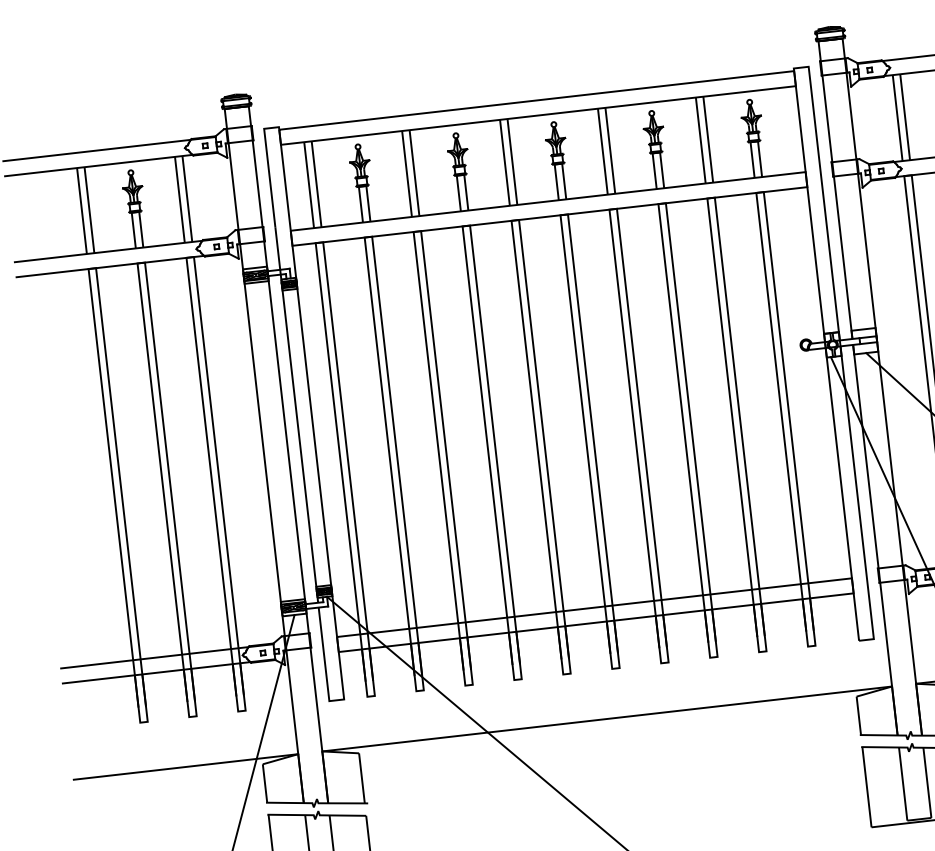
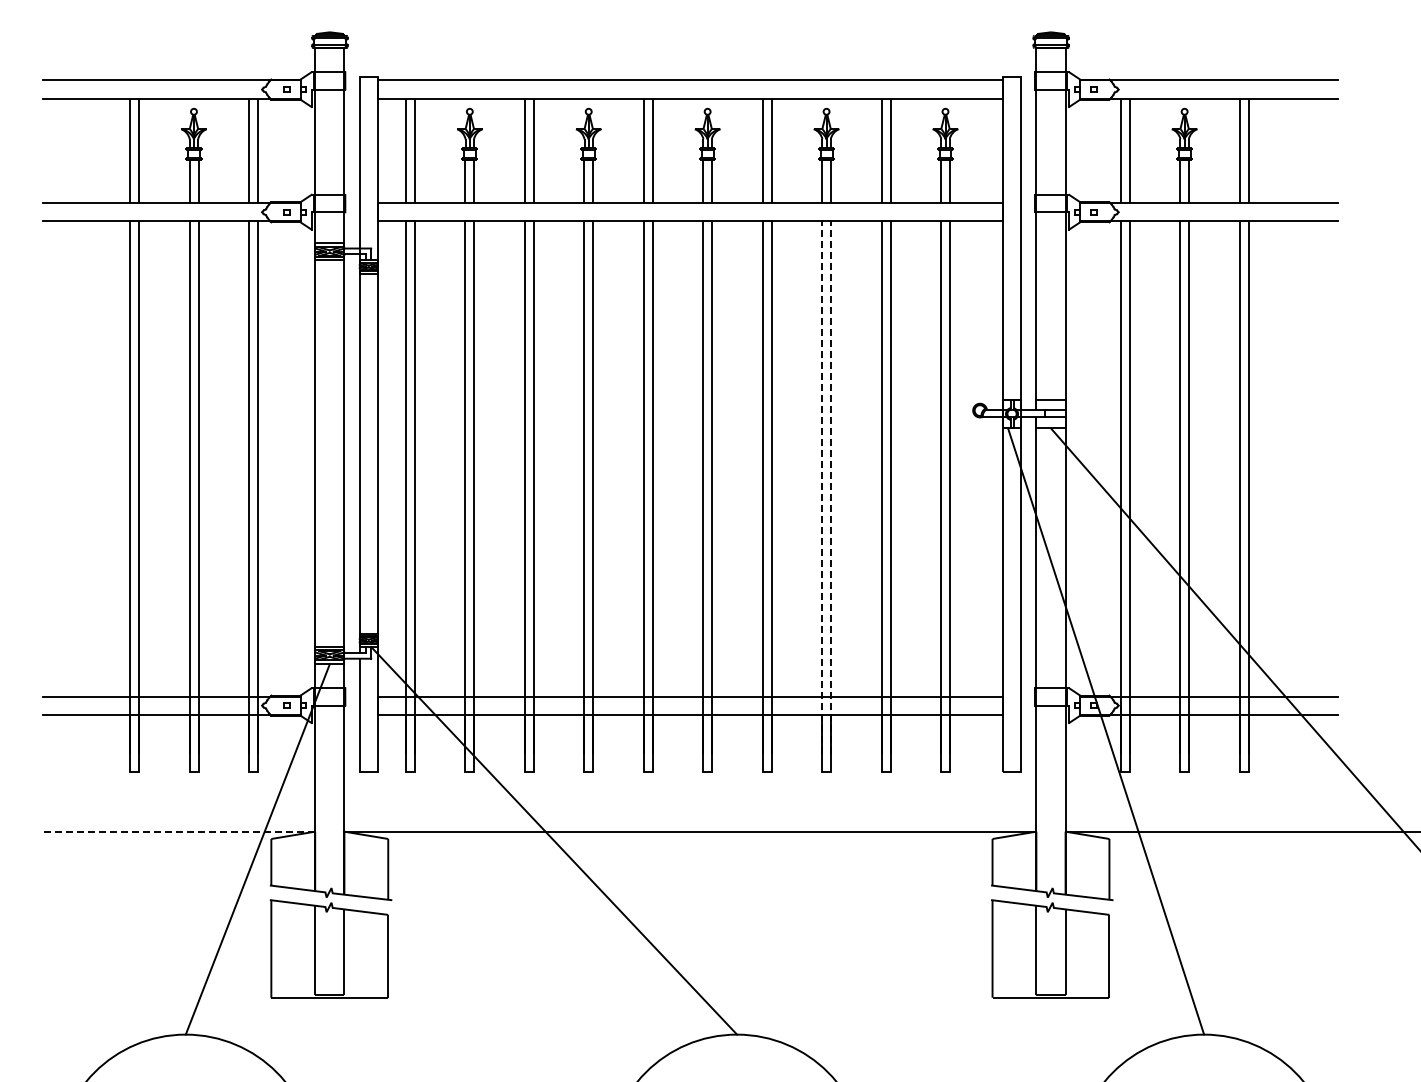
line: (662, 203) -> (826, 221), solid -> dashed
line: (185, 766) -> (178, 831), solid -> dashed

